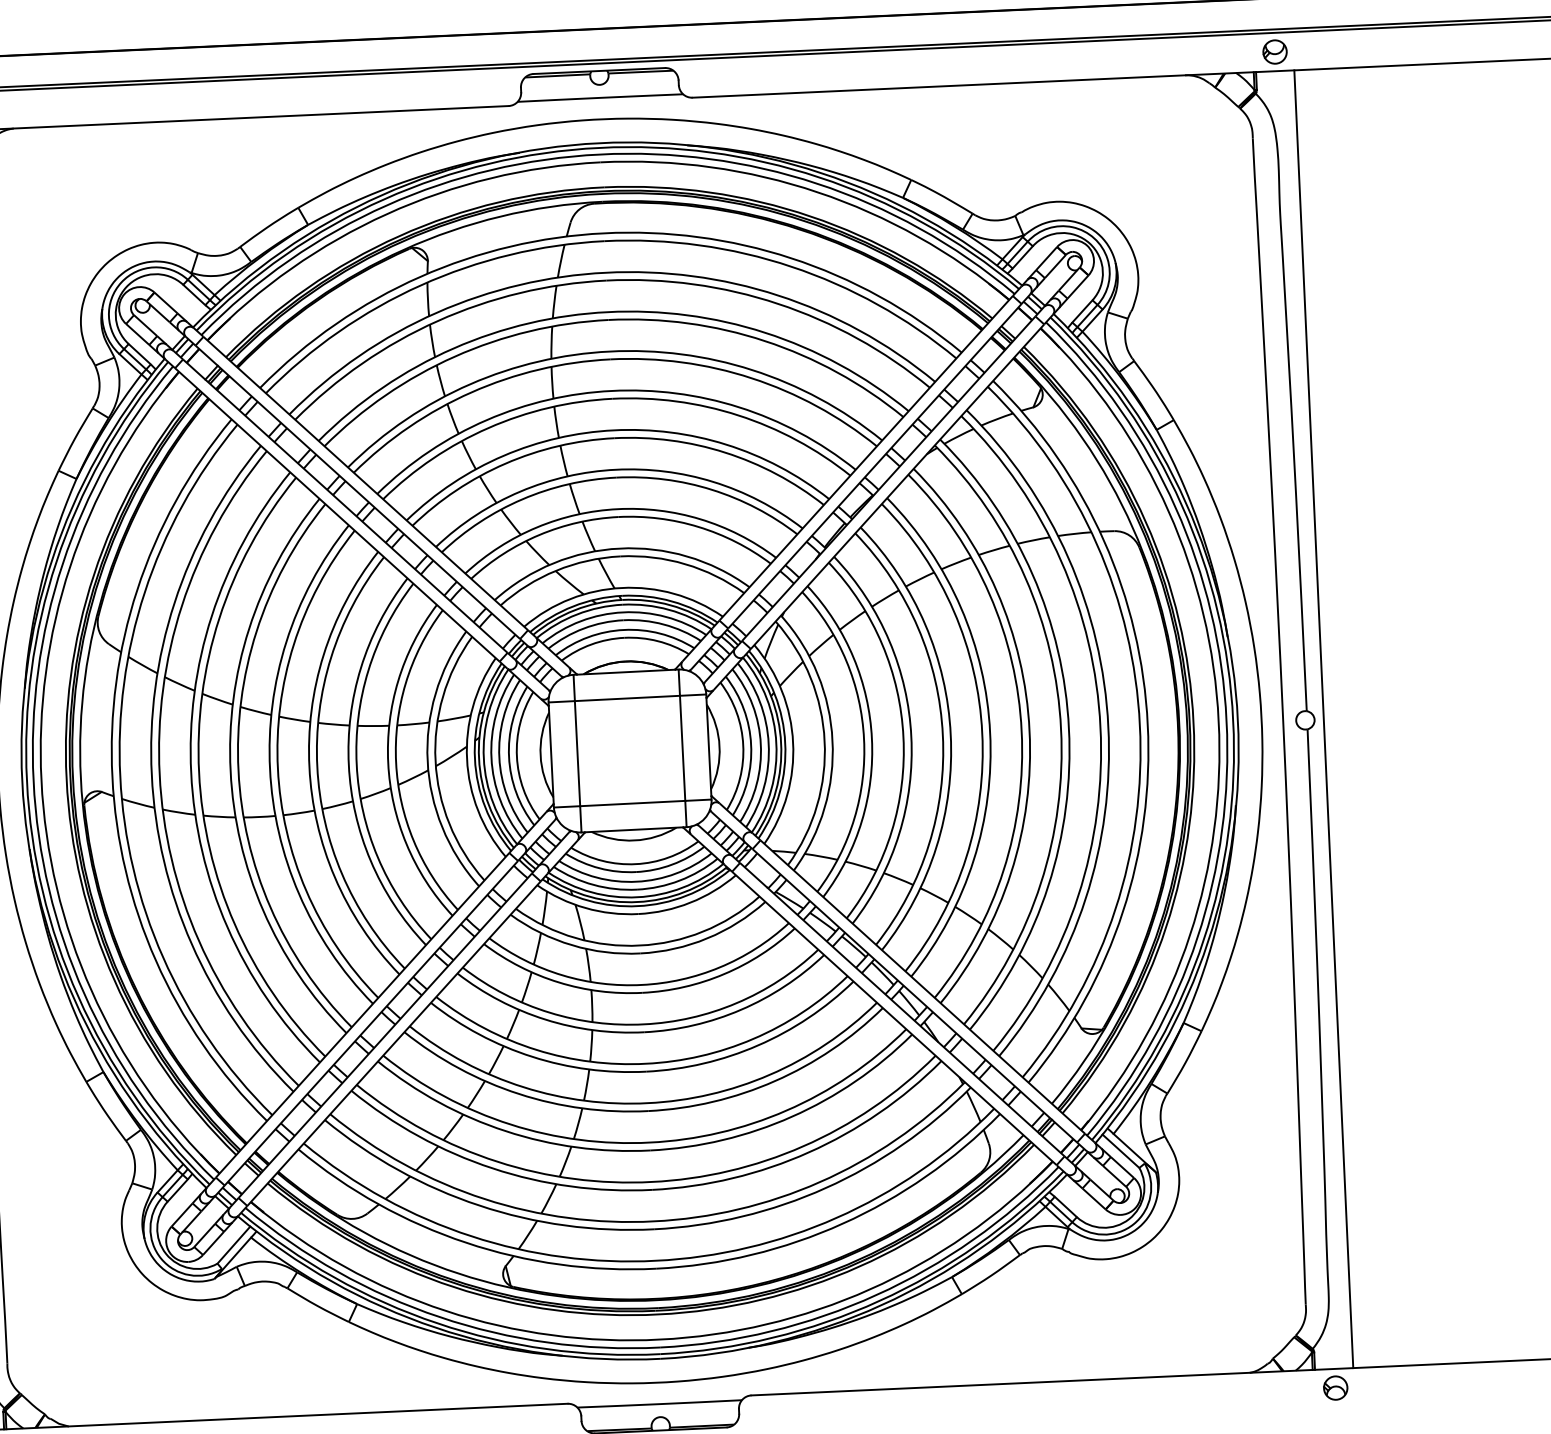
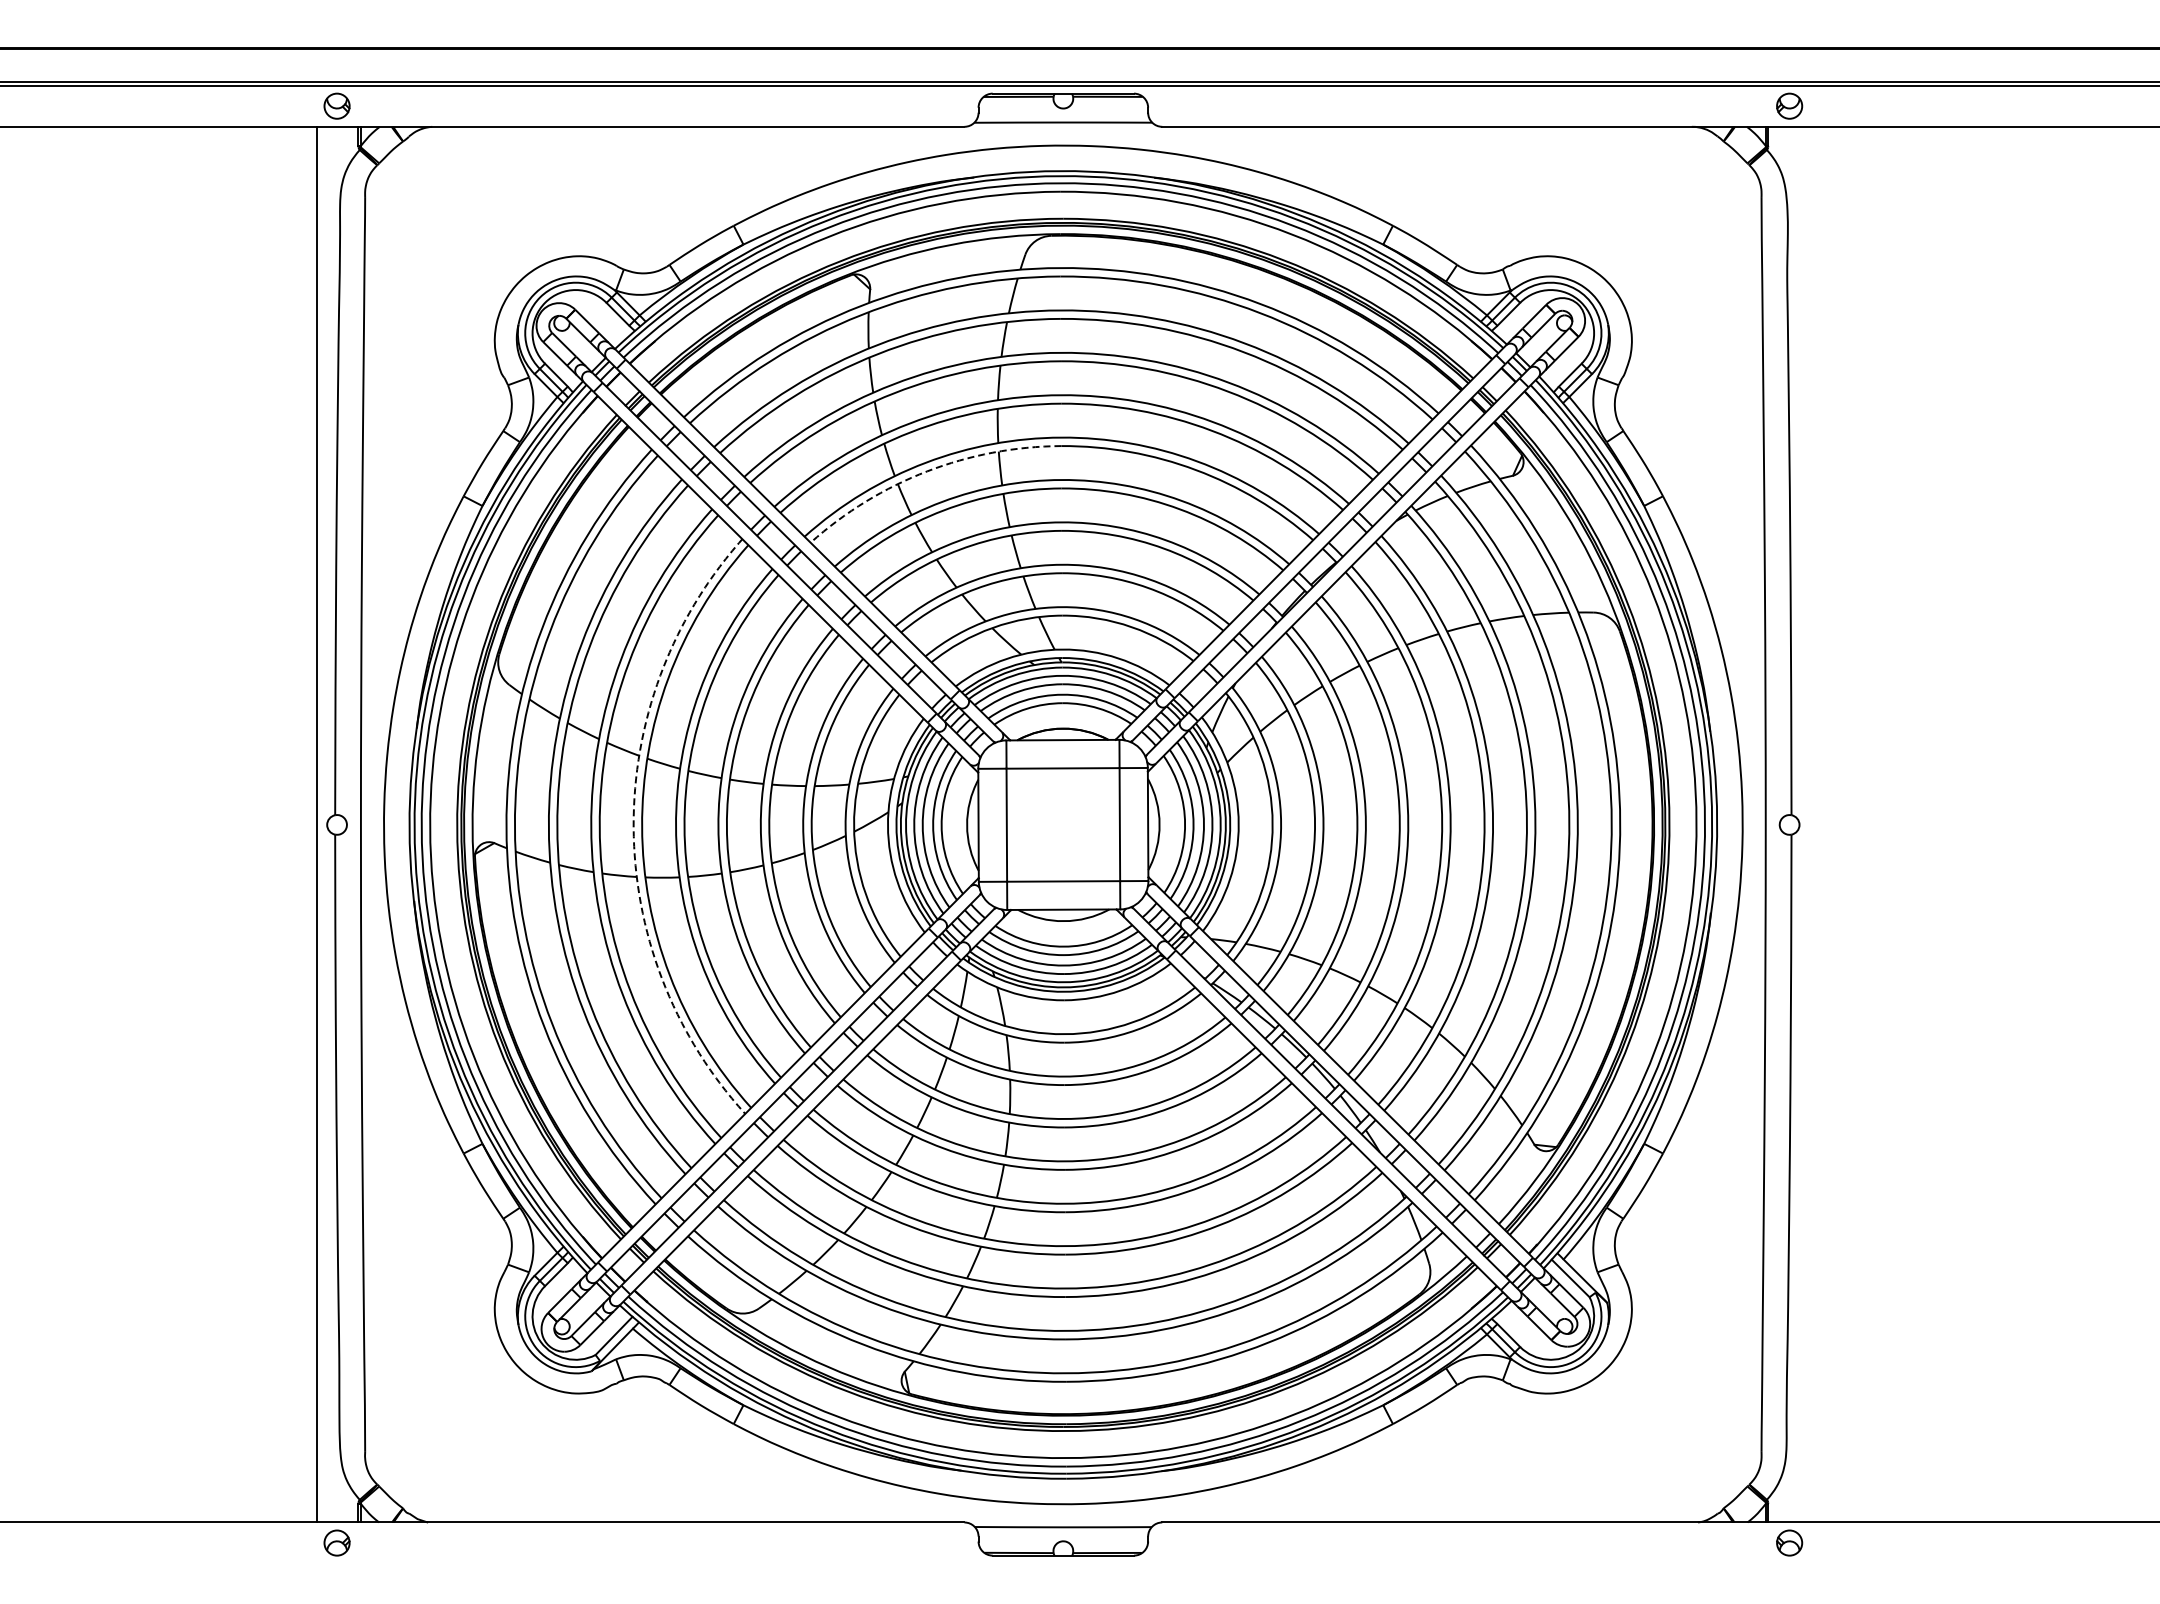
arc: (488, 428) -> (927, 471), solid -> dashed
line: (1323, 719) -> (1809, 824), removed
arc: (230, 771) -> (633, 827), solid -> dashed

